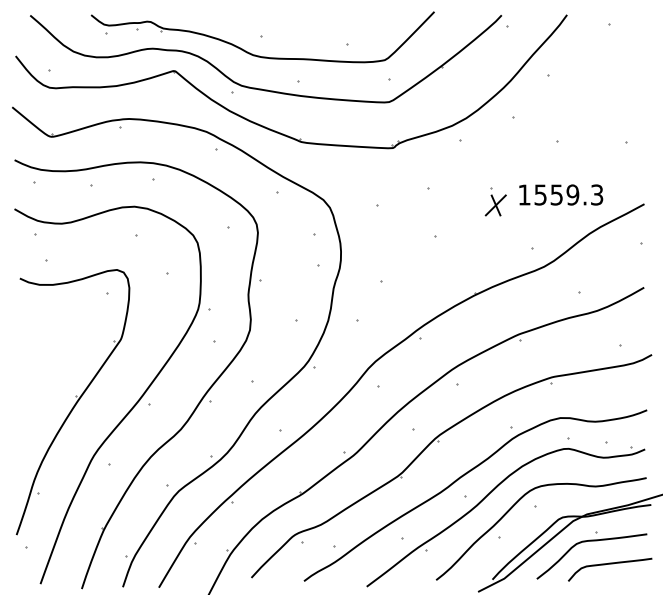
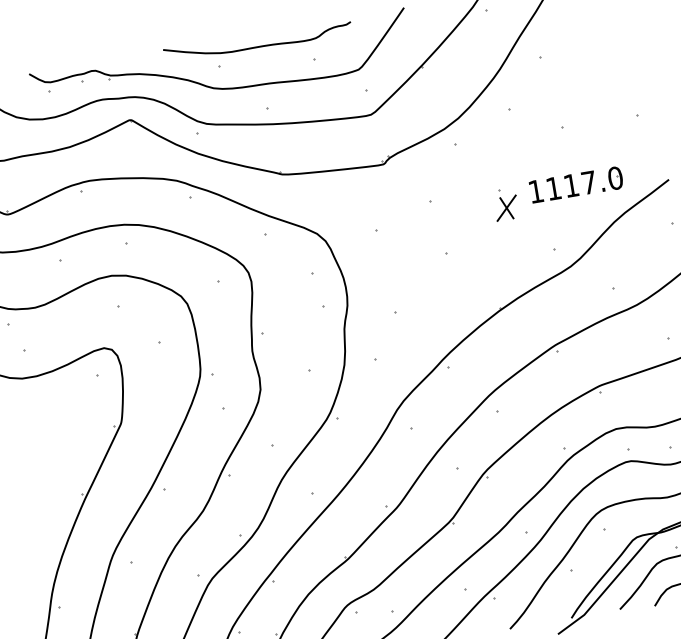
curve: (299, 24) -> (258, 46), added
text: (568, 194) -> (584, 182), 1559.3 -> 1117.0

